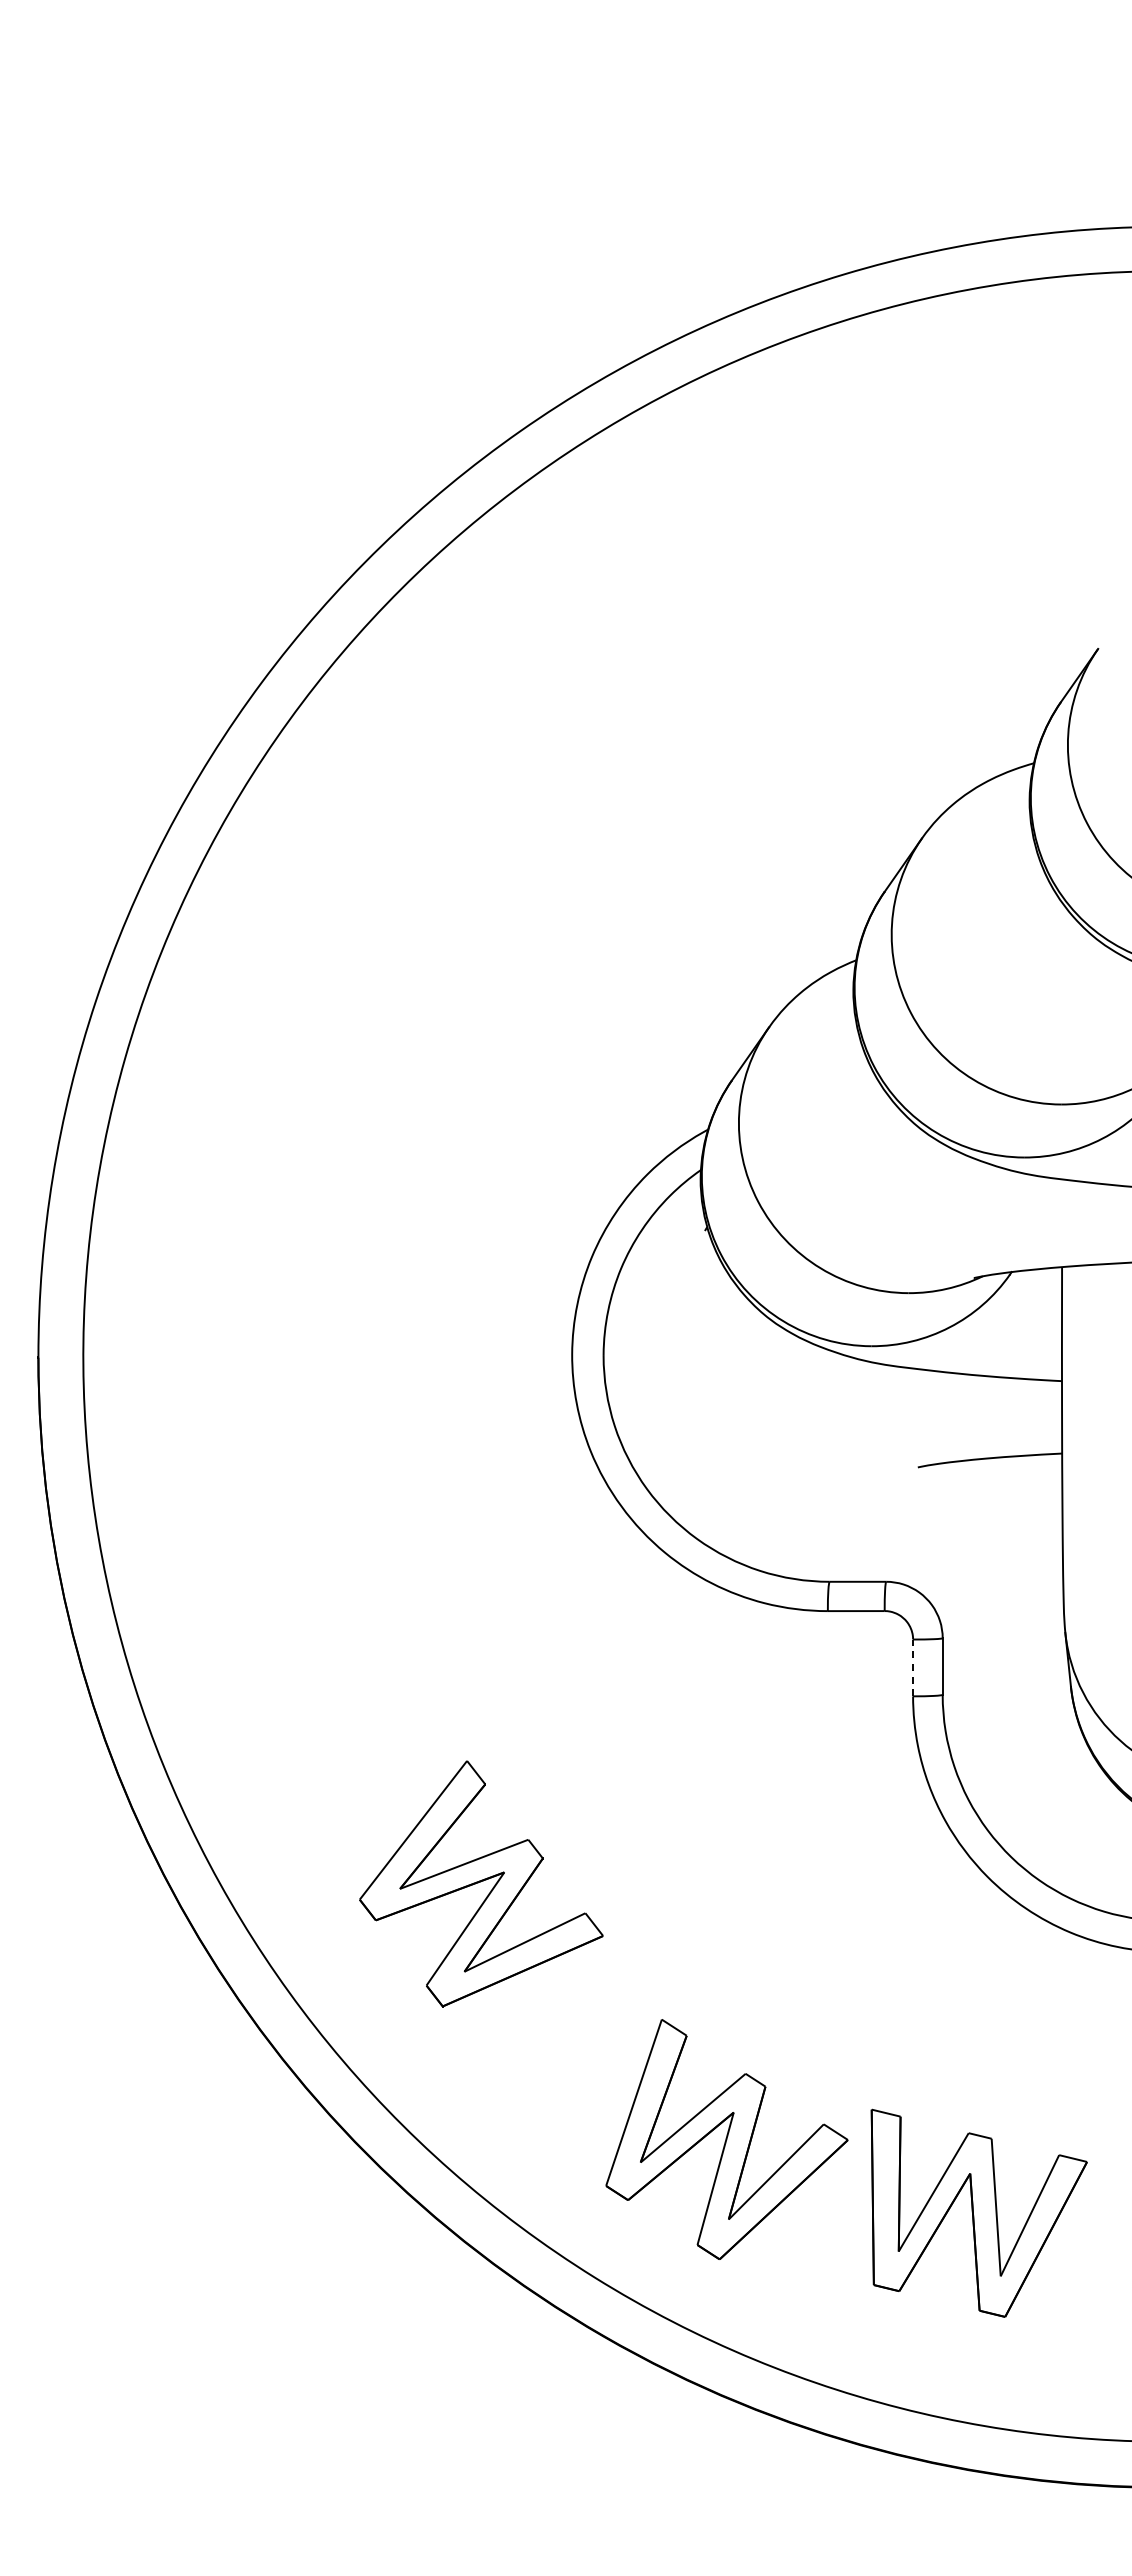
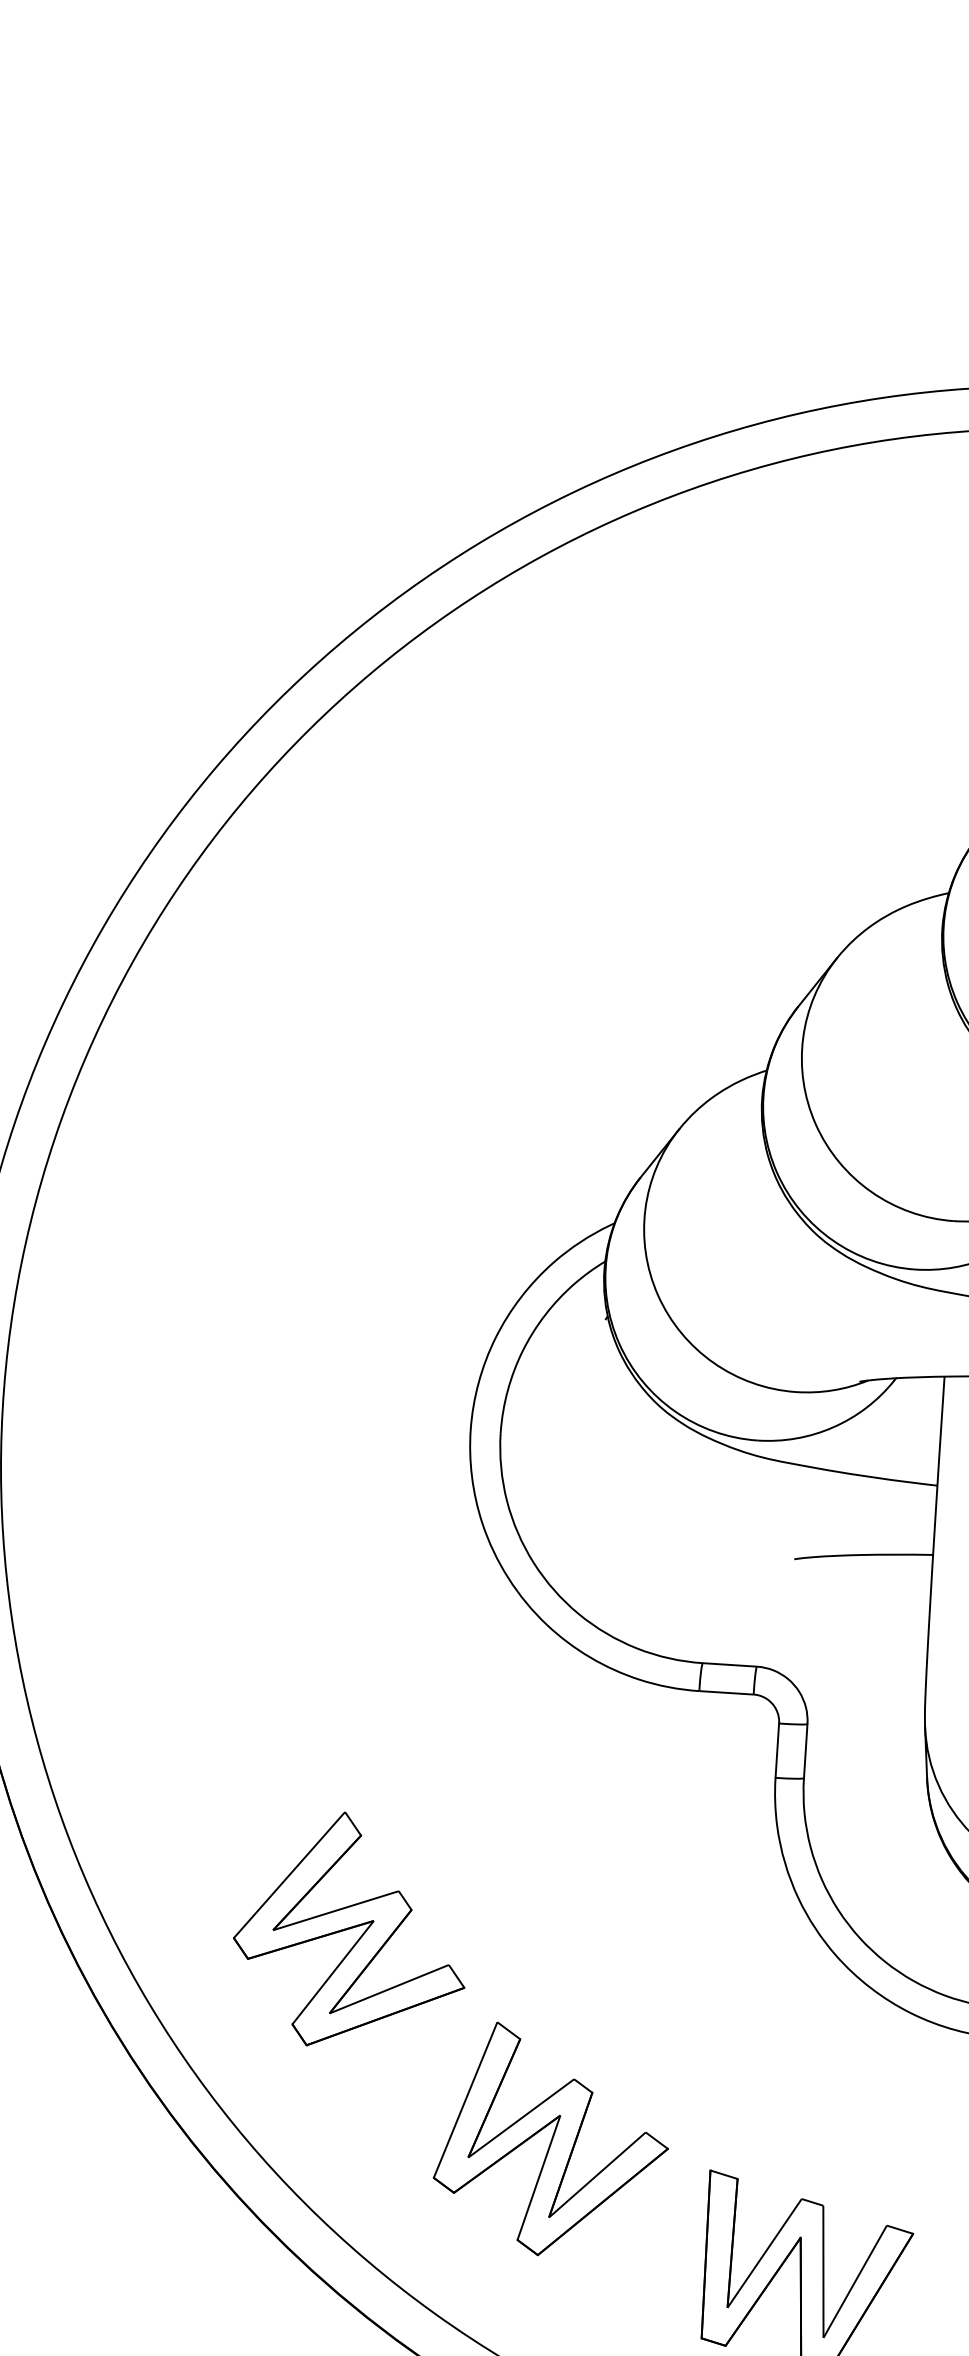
line: (913, 1667) -> (777, 1750), dashed -> solid
part: (726, 2139) -> (551, 2140), moved

